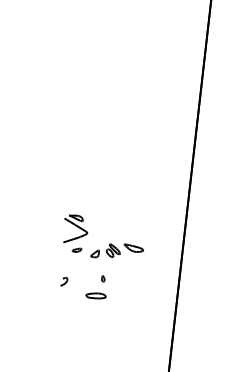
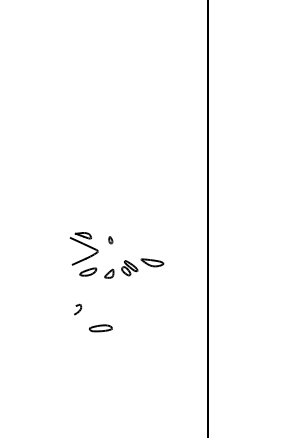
part: (77, 249) -> (88, 271), size x1.67
part: (103, 279) -> (110, 240), moved
part: (95, 295) -> (100, 328), moved

